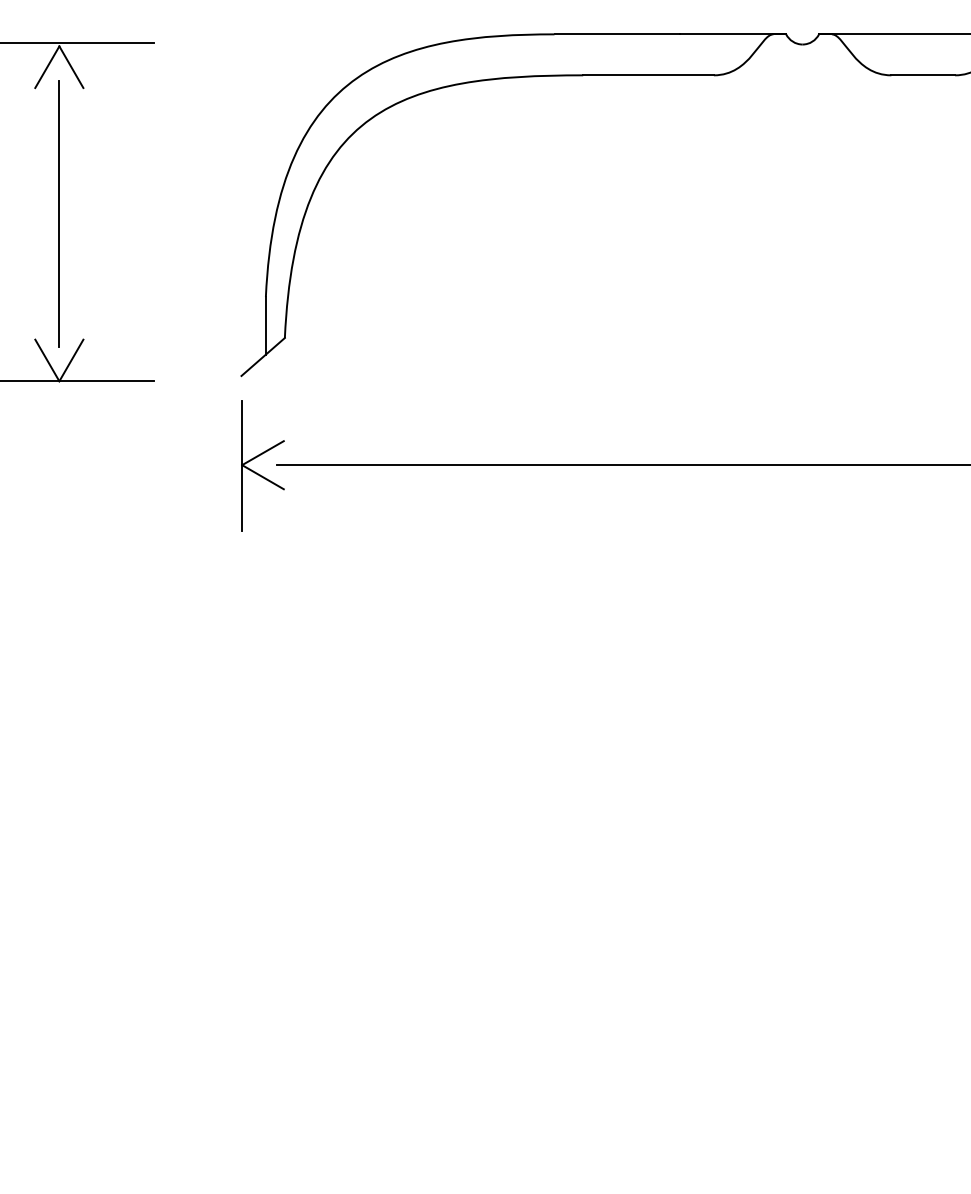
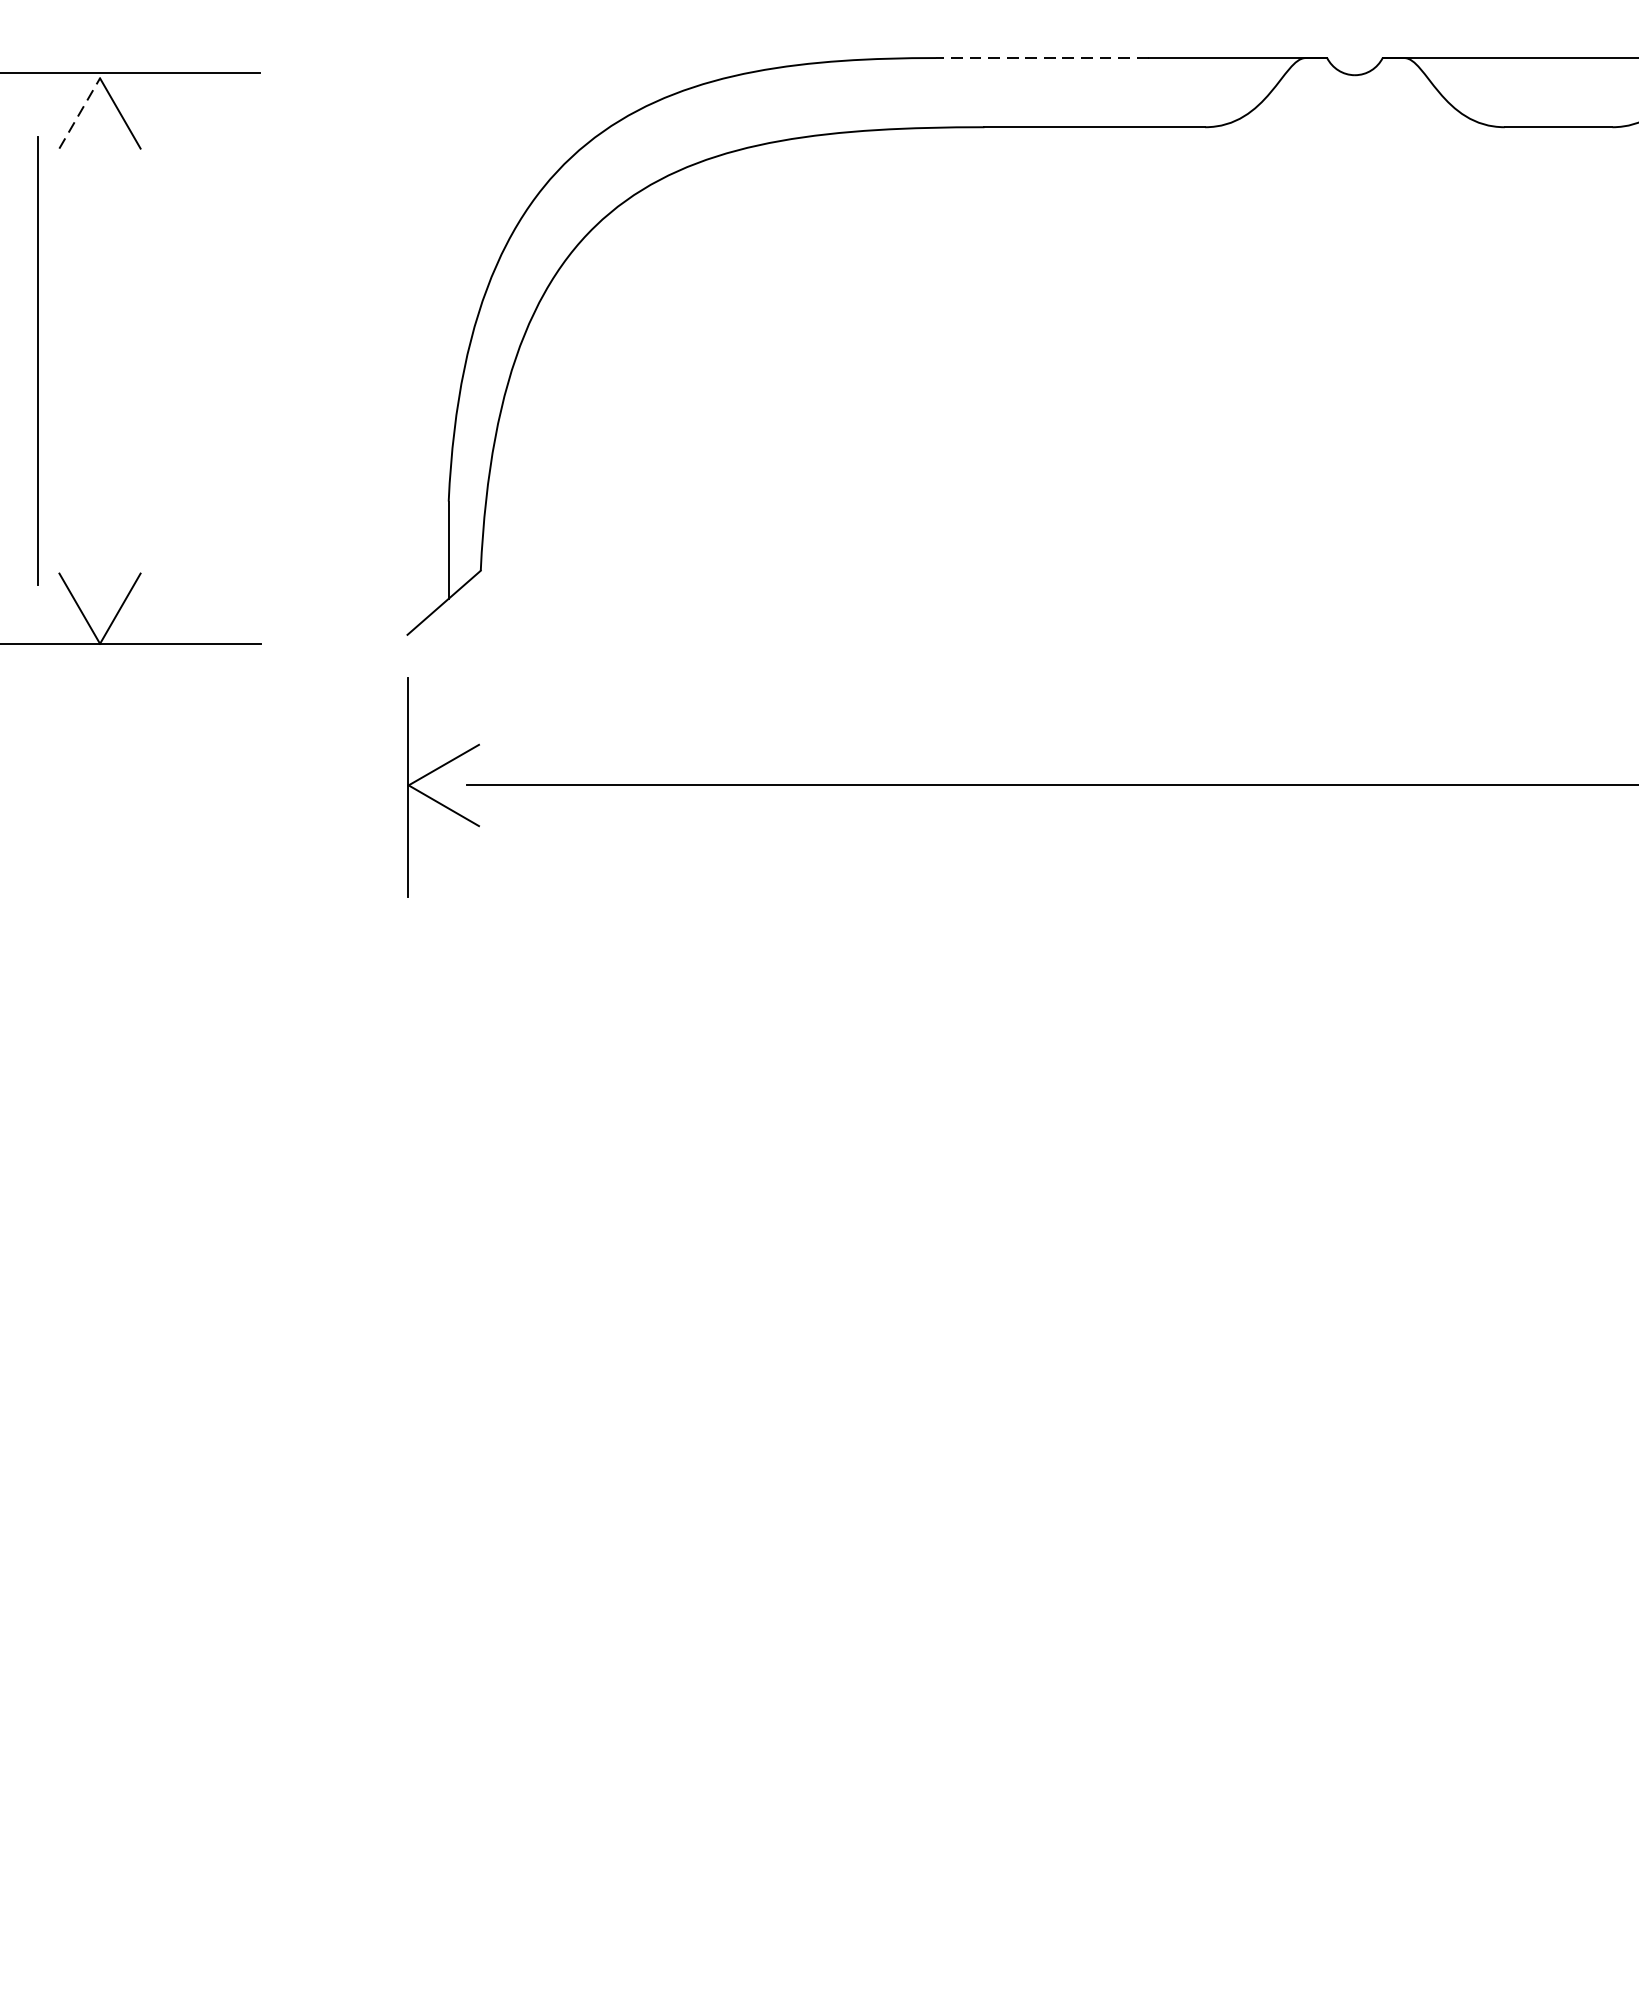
line: (617, 34) -> (1042, 58), solid -> dashed
line: (47, 66) -> (79, 112), solid -> dashed
line: (58, 213) -> (36, 360), moved

